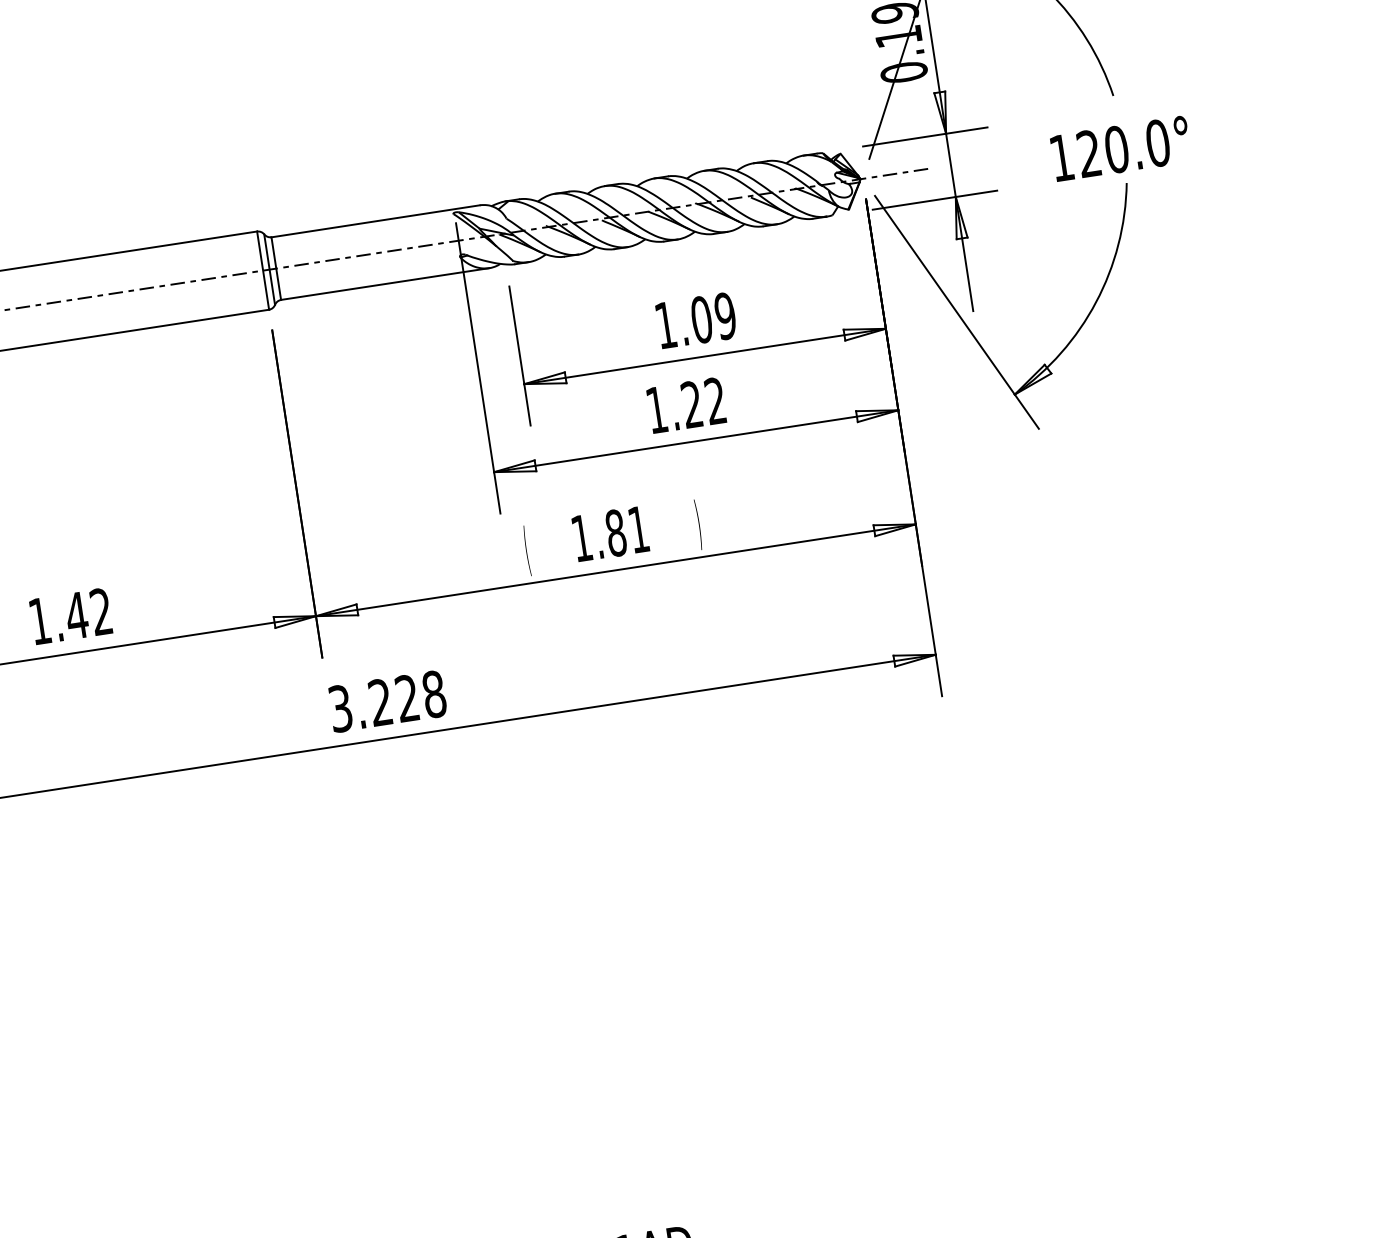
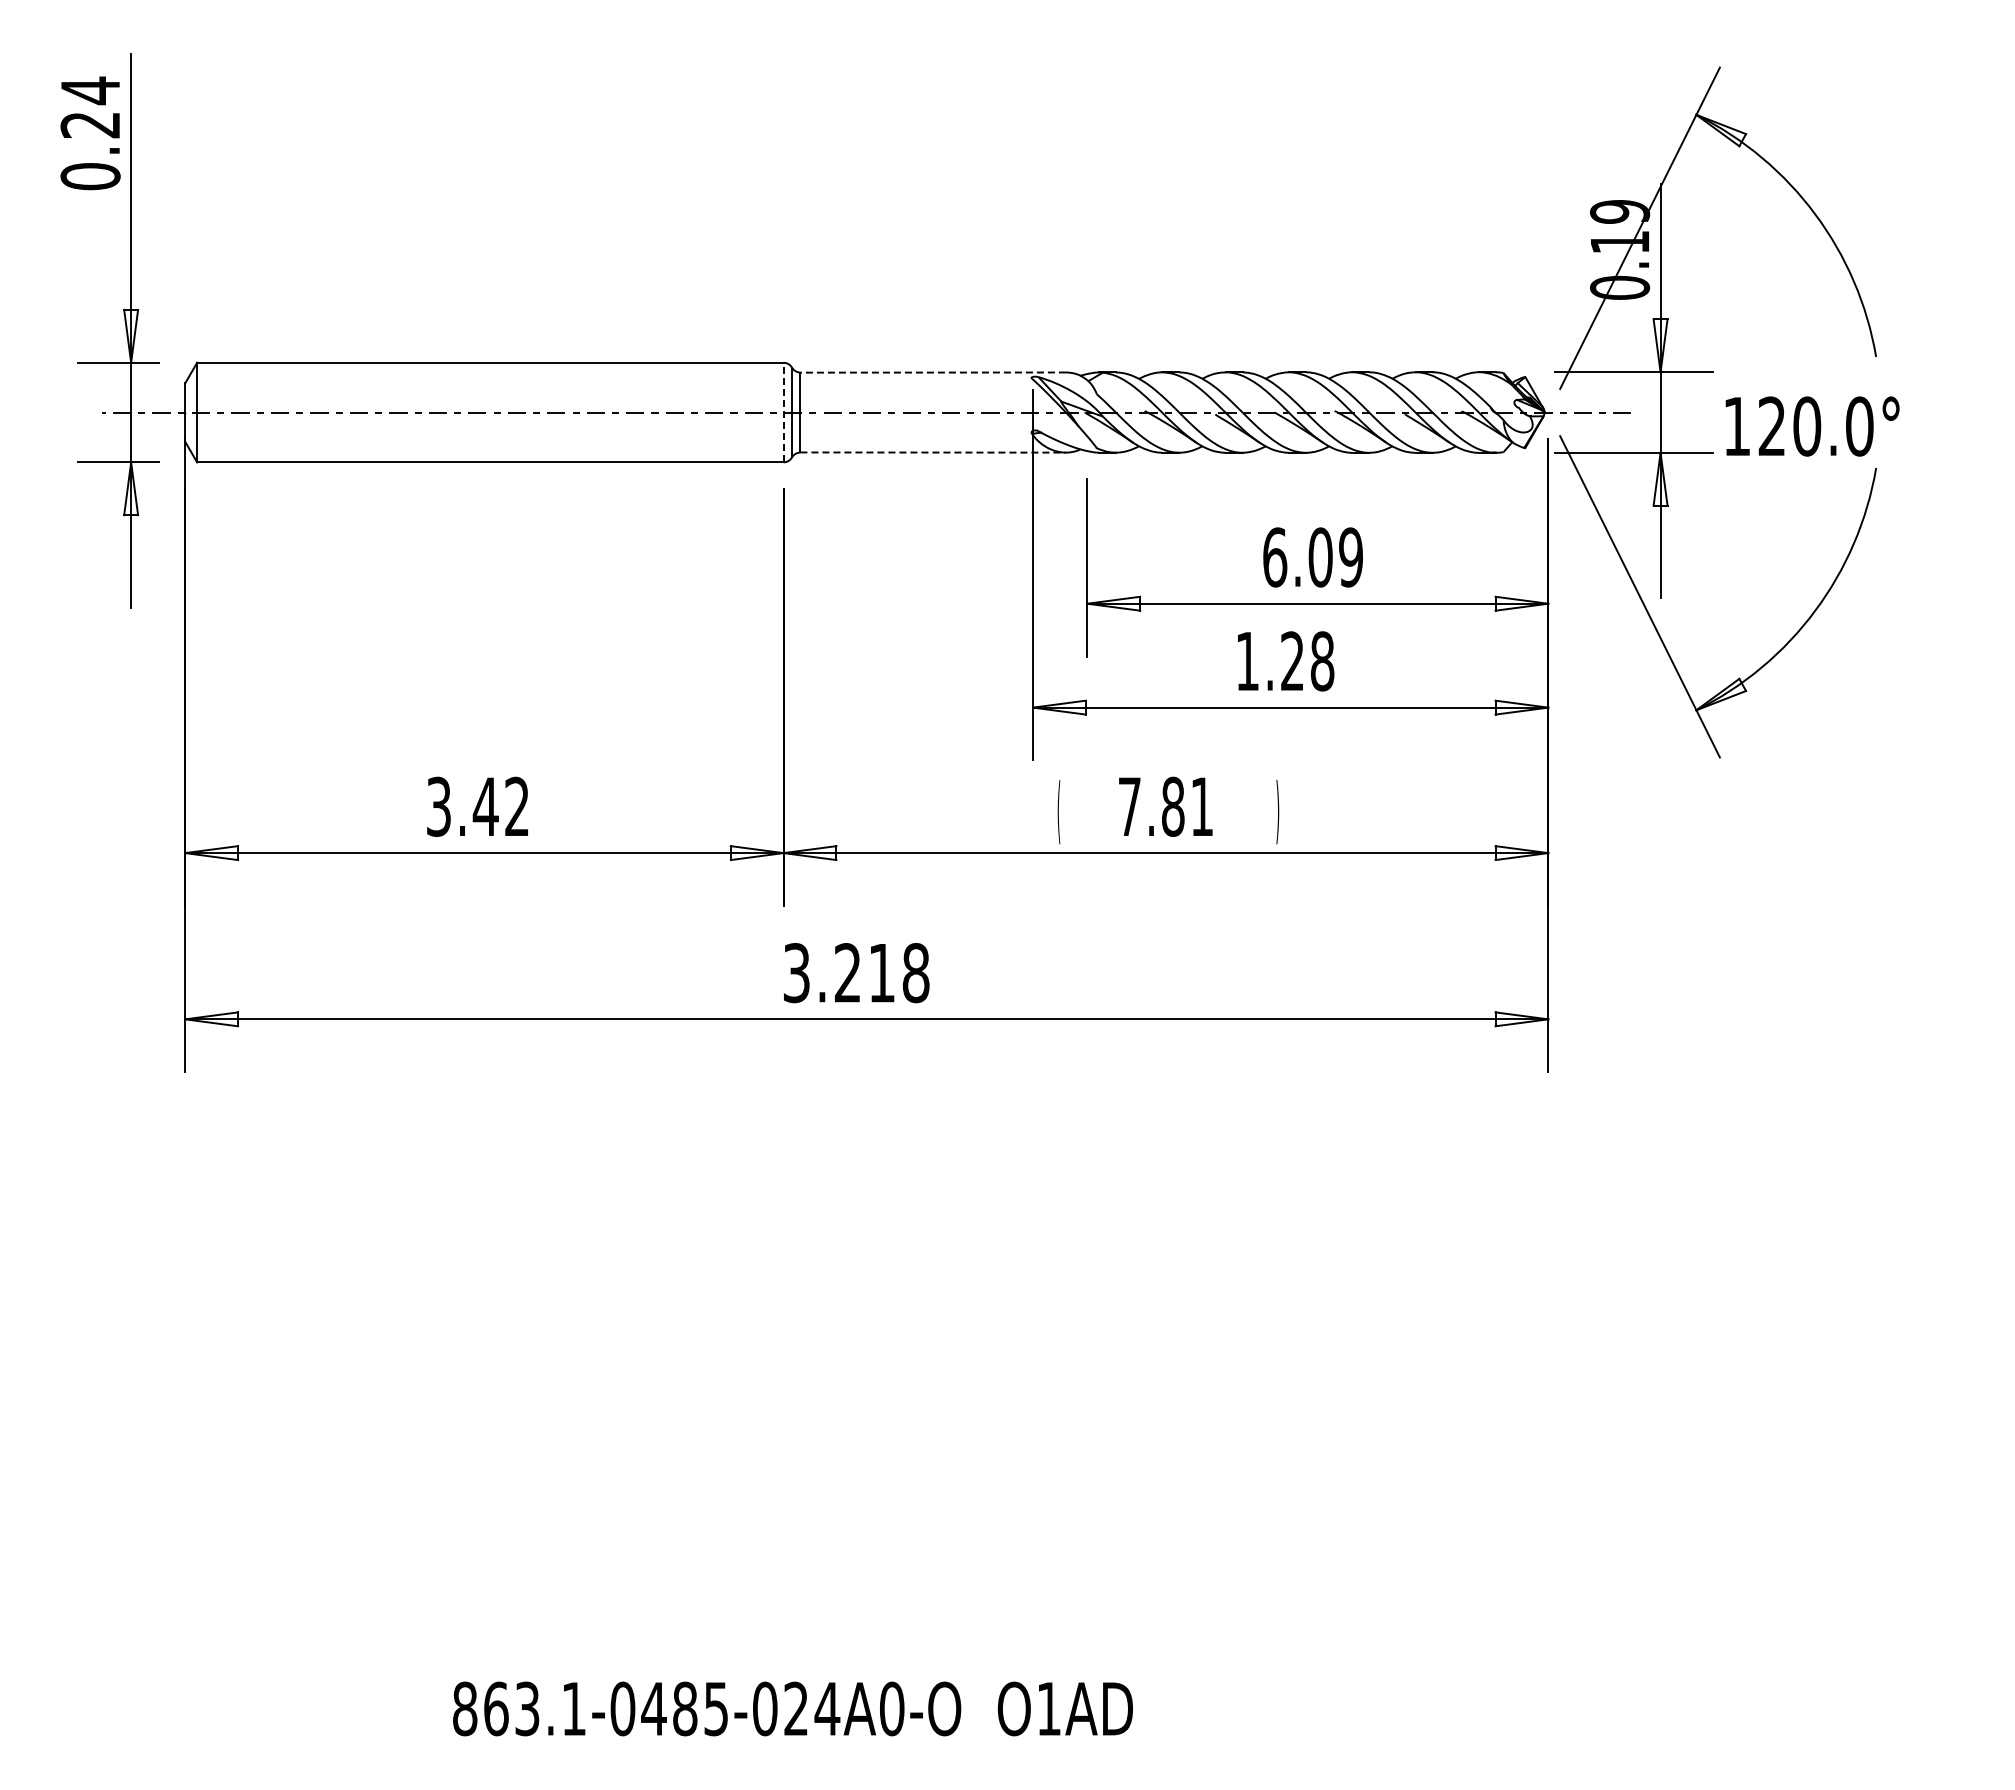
text: (1120, 148) -> (1812, 426), moved
line: (375, 221) -> (933, 372), solid -> dashed
line: (262, 270) -> (783, 412), solid -> dashed
line: (385, 283) -> (933, 452), solid -> dashed
text: (666, 325) -> (1275, 557), 1.09 -> 6.09
text: (715, 401) -> (1322, 661), 1.22 -> 1.28
text: (581, 538) -> (1129, 806), 1.81 -> 7.81
text: (39, 621) -> (438, 806), 1.42 -> 3.42
text: (407, 698) -> (881, 972), 3.228 -> 3.218

